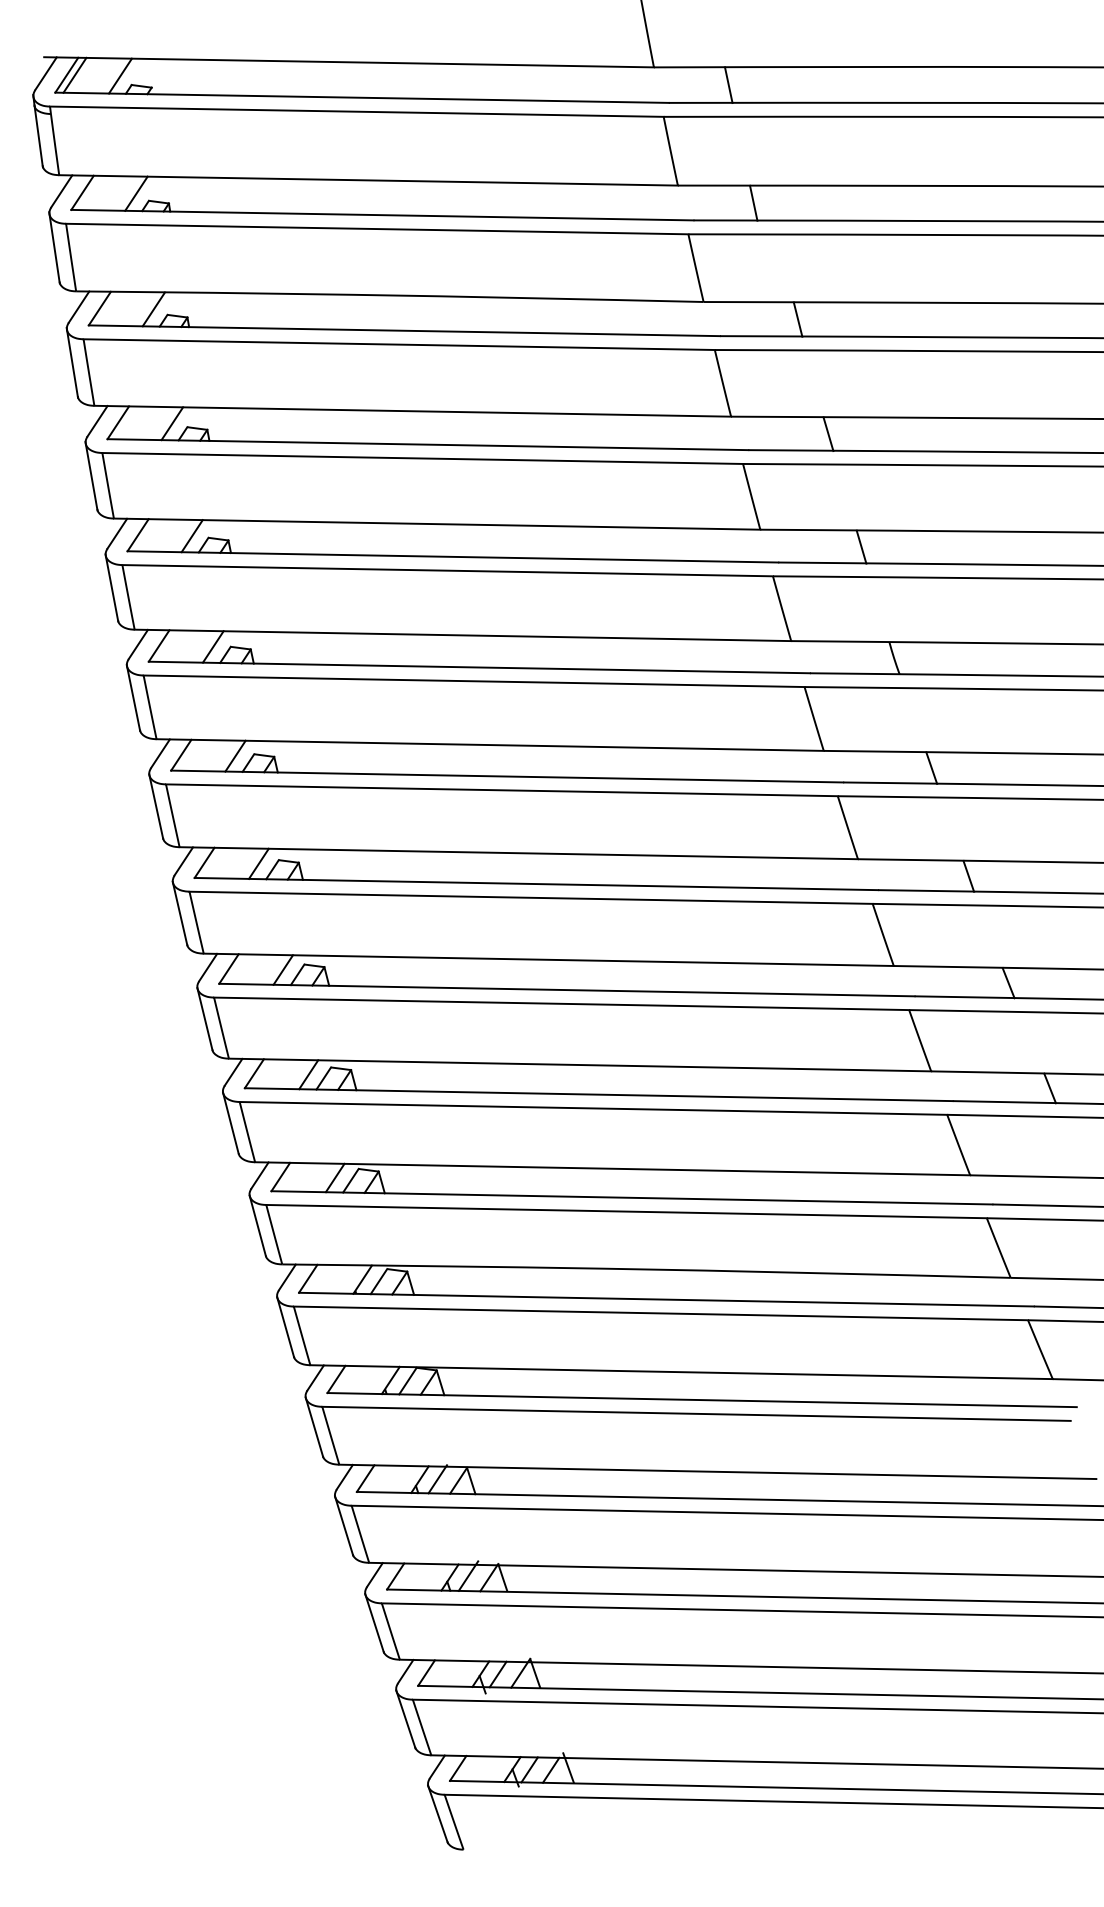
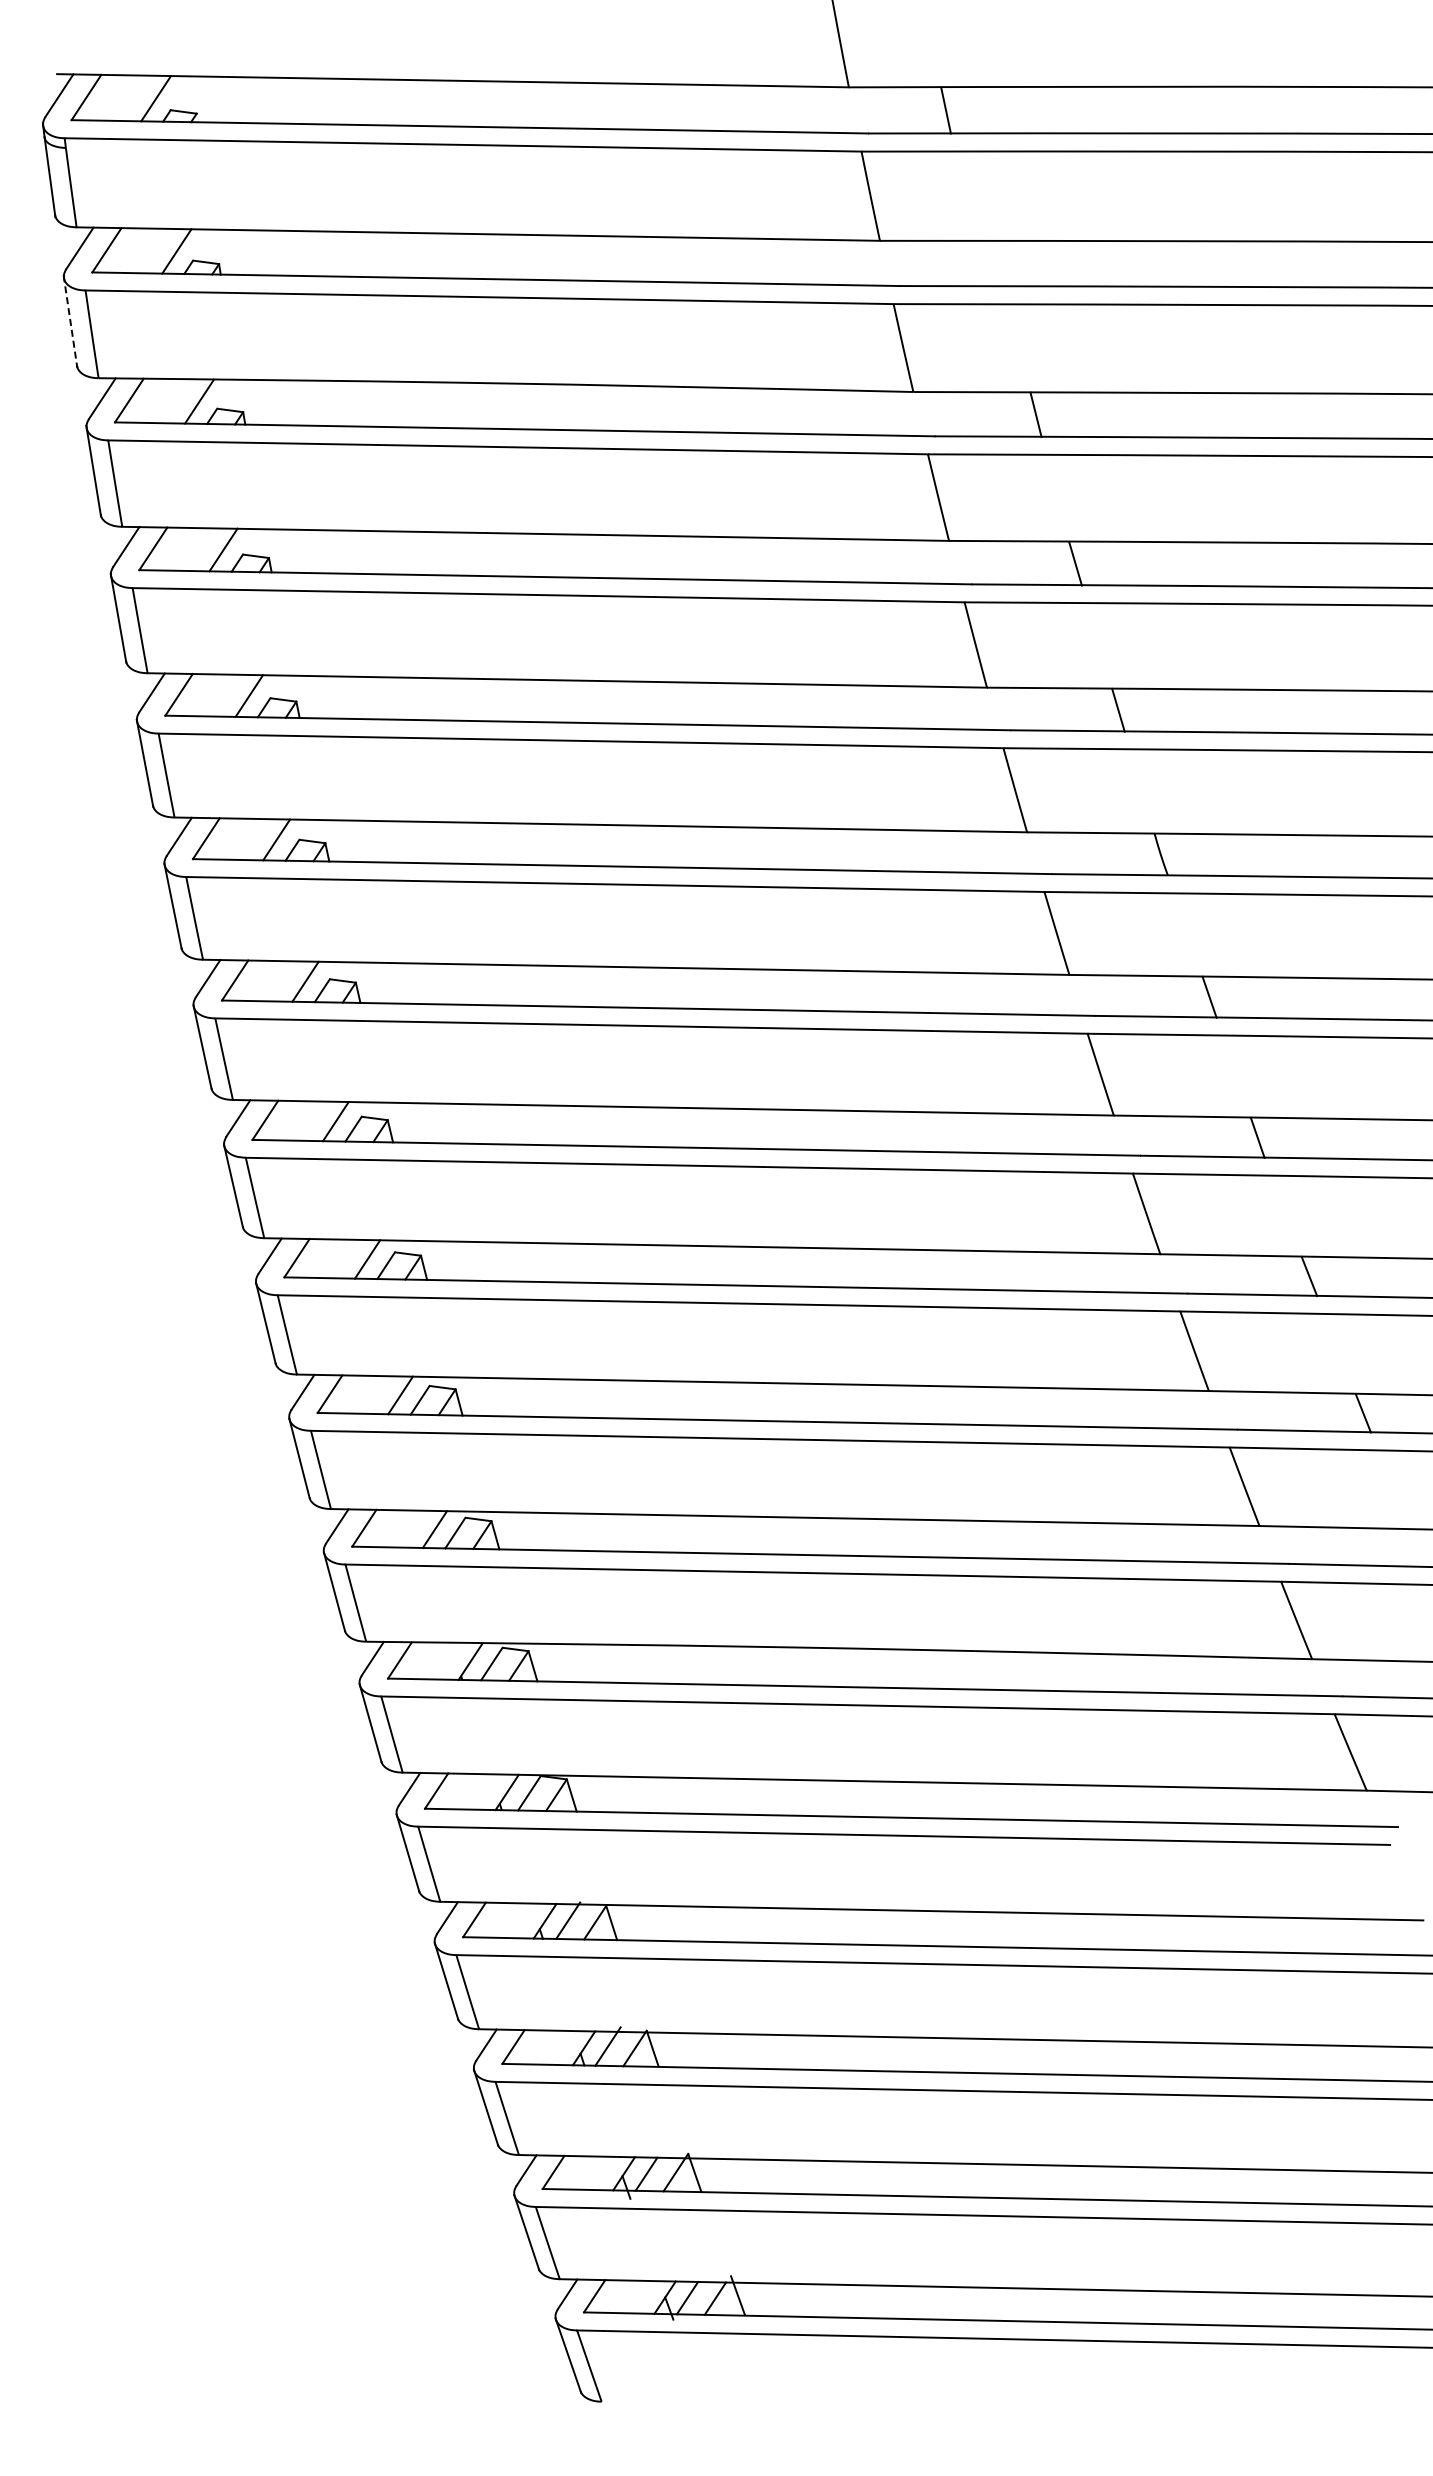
line: (74, 75) -> (96, 97), removed
line: (753, 203) -> (978, 263), removed
line: (54, 247) -> (70, 321), solid -> dashed

